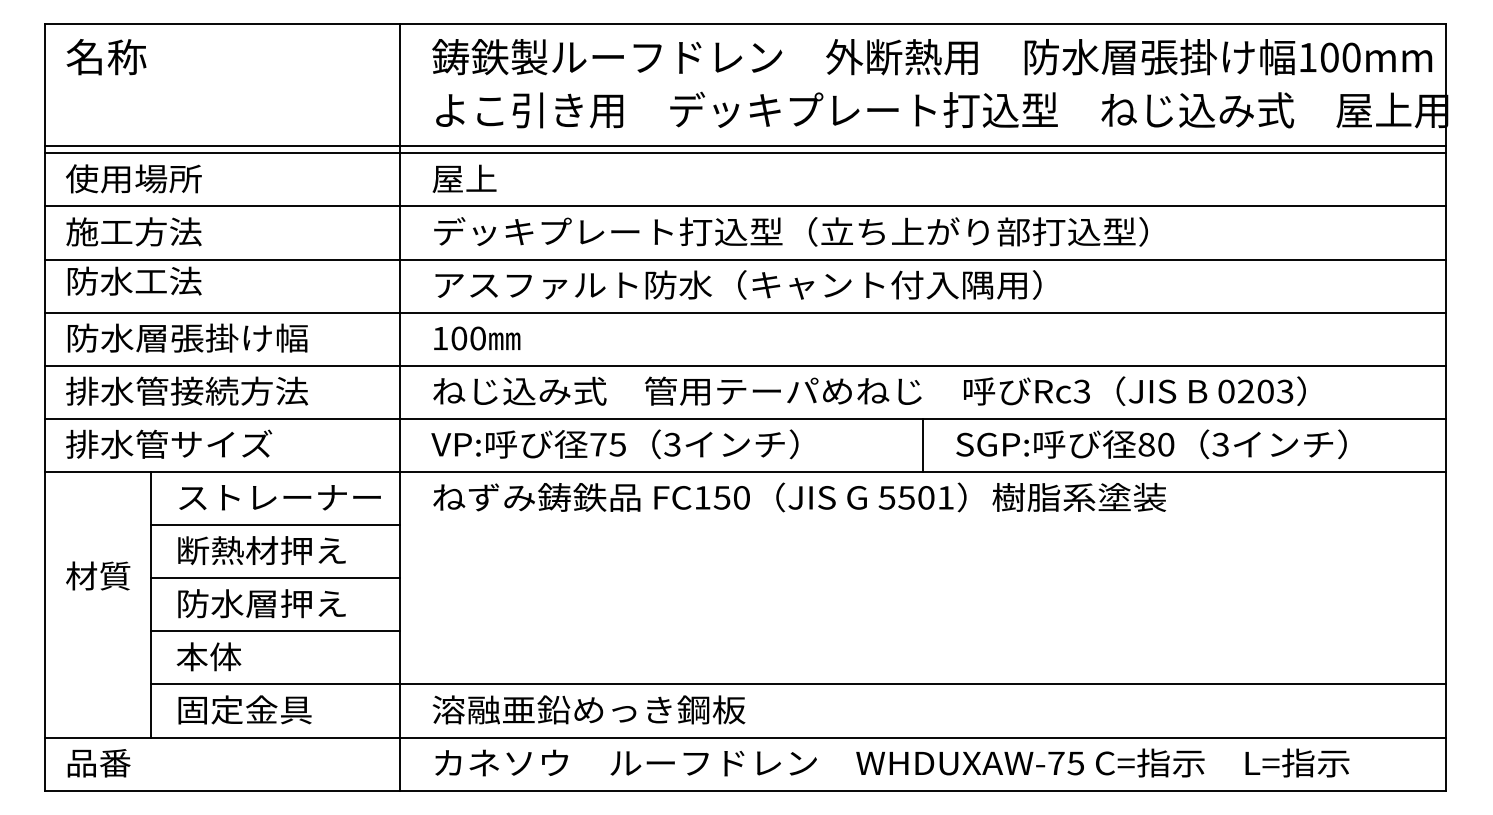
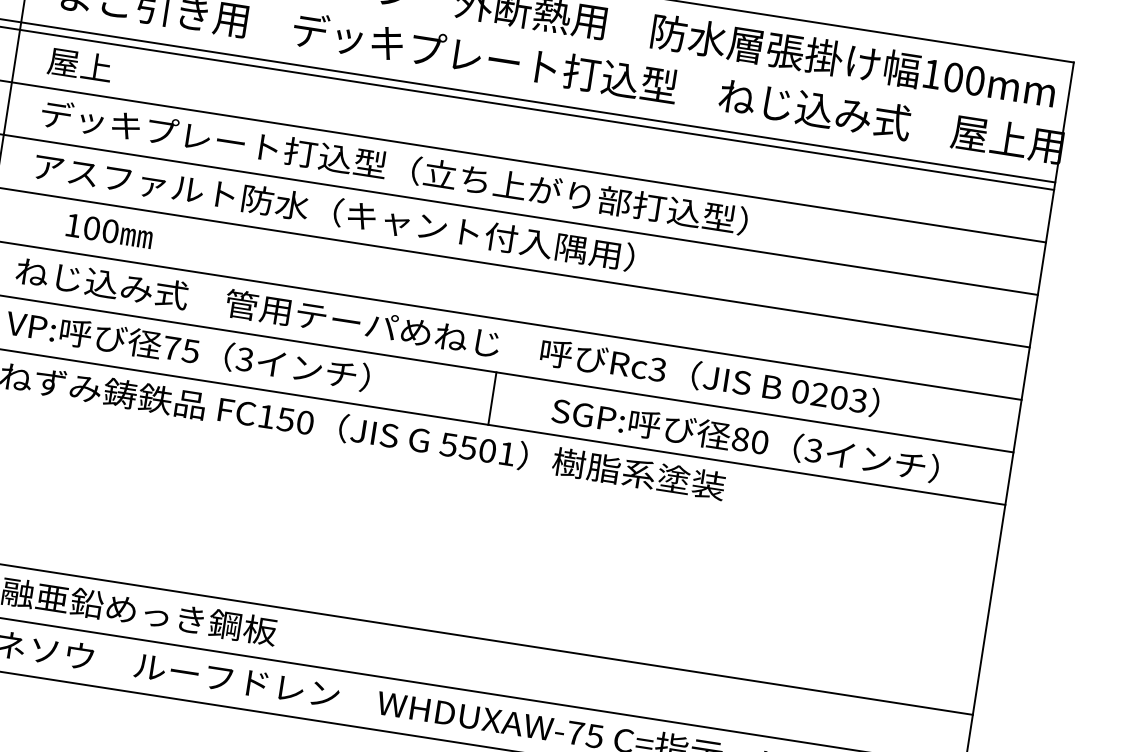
text: (477, 338) -> (109, 231), moved
text: (1151, 444) -> (745, 439), moved

